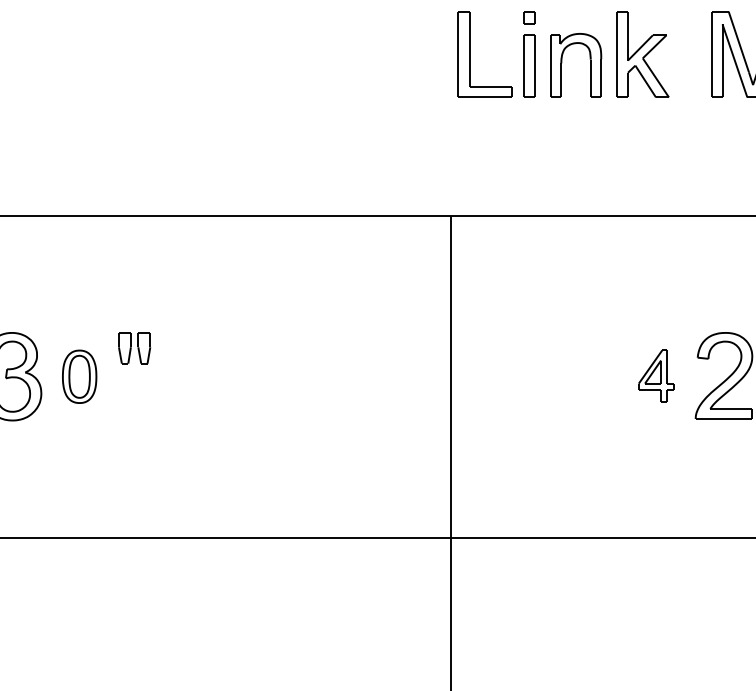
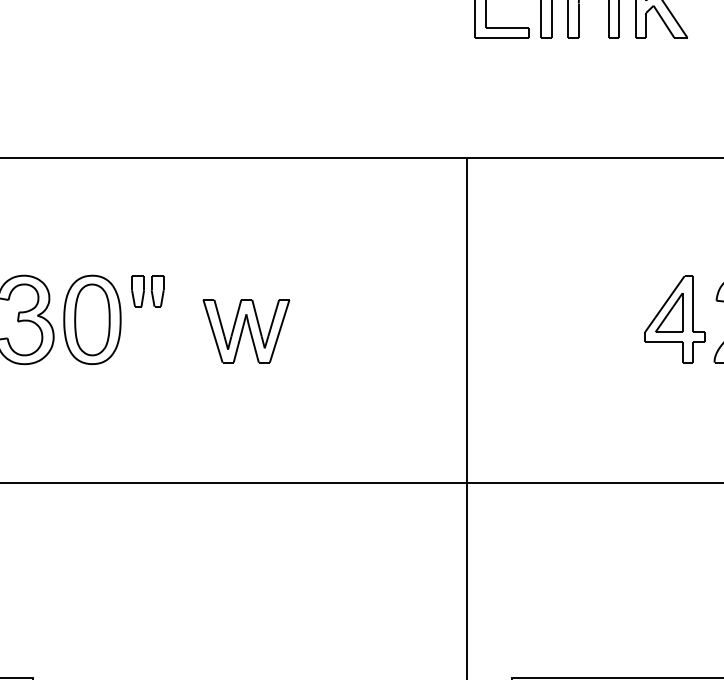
part: (656, 375) -> (674, 318), size x1.67
part: (79, 376) -> (92, 319), size x1.67
part: (231, 387) -> (245, 330), added

